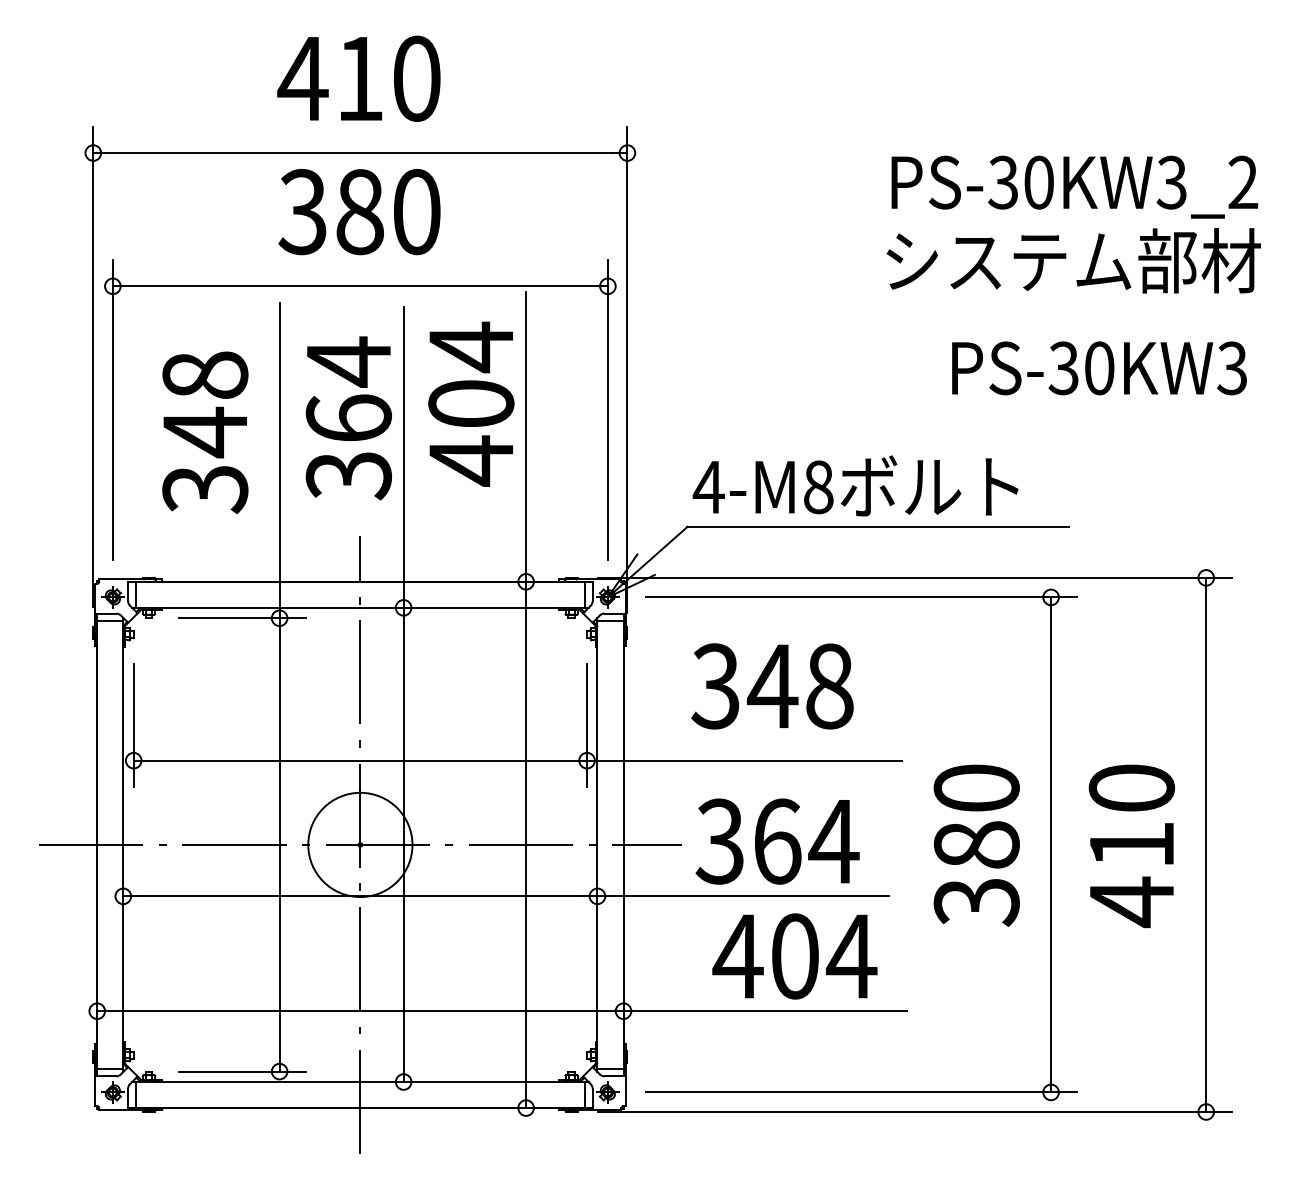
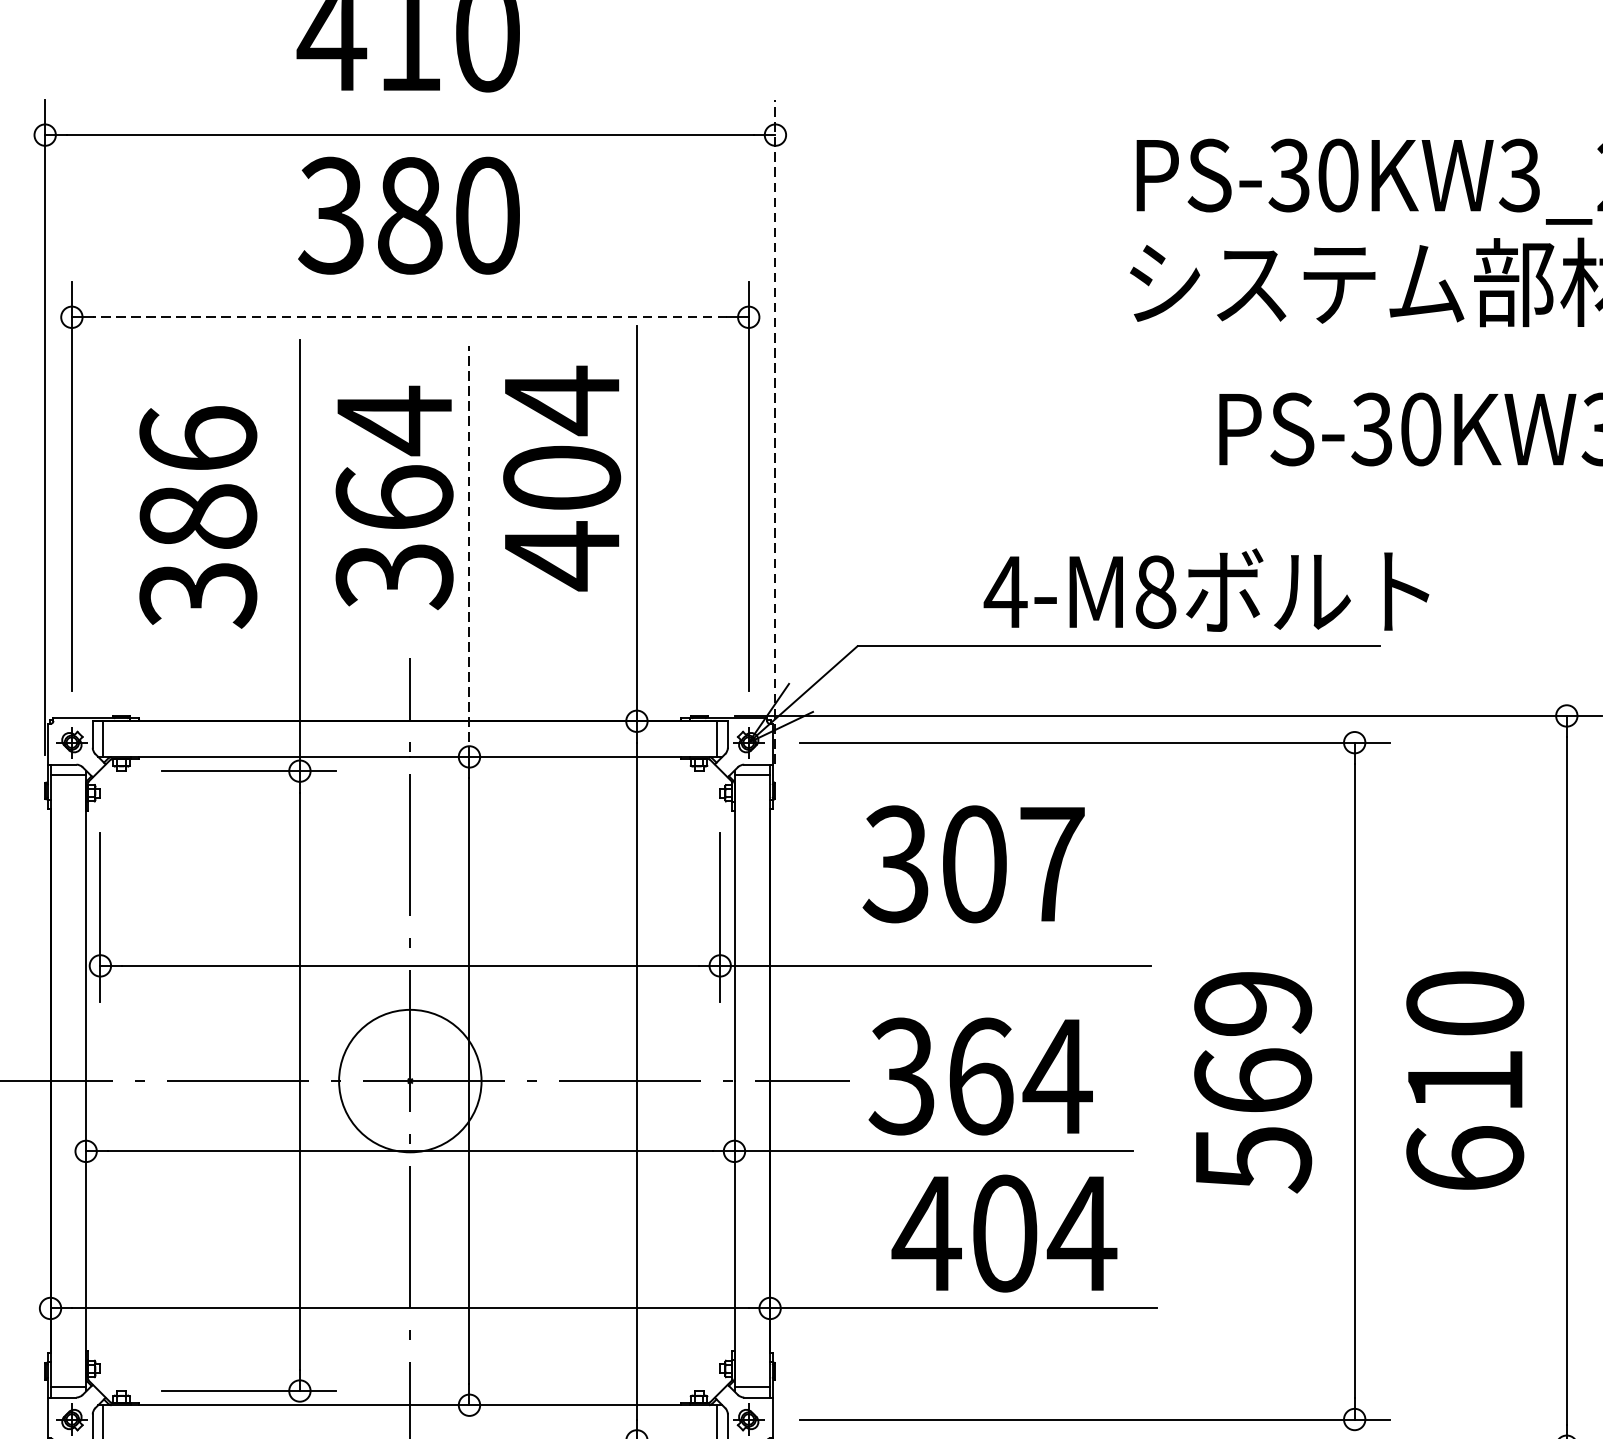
line: (360, 286) -> (410, 317), solid -> dashed
line: (627, 369) -> (775, 431), solid -> dashed
text: (205, 404) -> (198, 478), 348 -> 386
line: (403, 457) -> (469, 551), solid -> dashed
text: (855, 485) -> (1206, 589), moved
text: (800, 686) -> (1012, 864), 348 -> 307
text: (976, 845) -> (1252, 1081), 380 -> 569
text: (1131, 902) -> (1464, 1159), 410 -> 610

